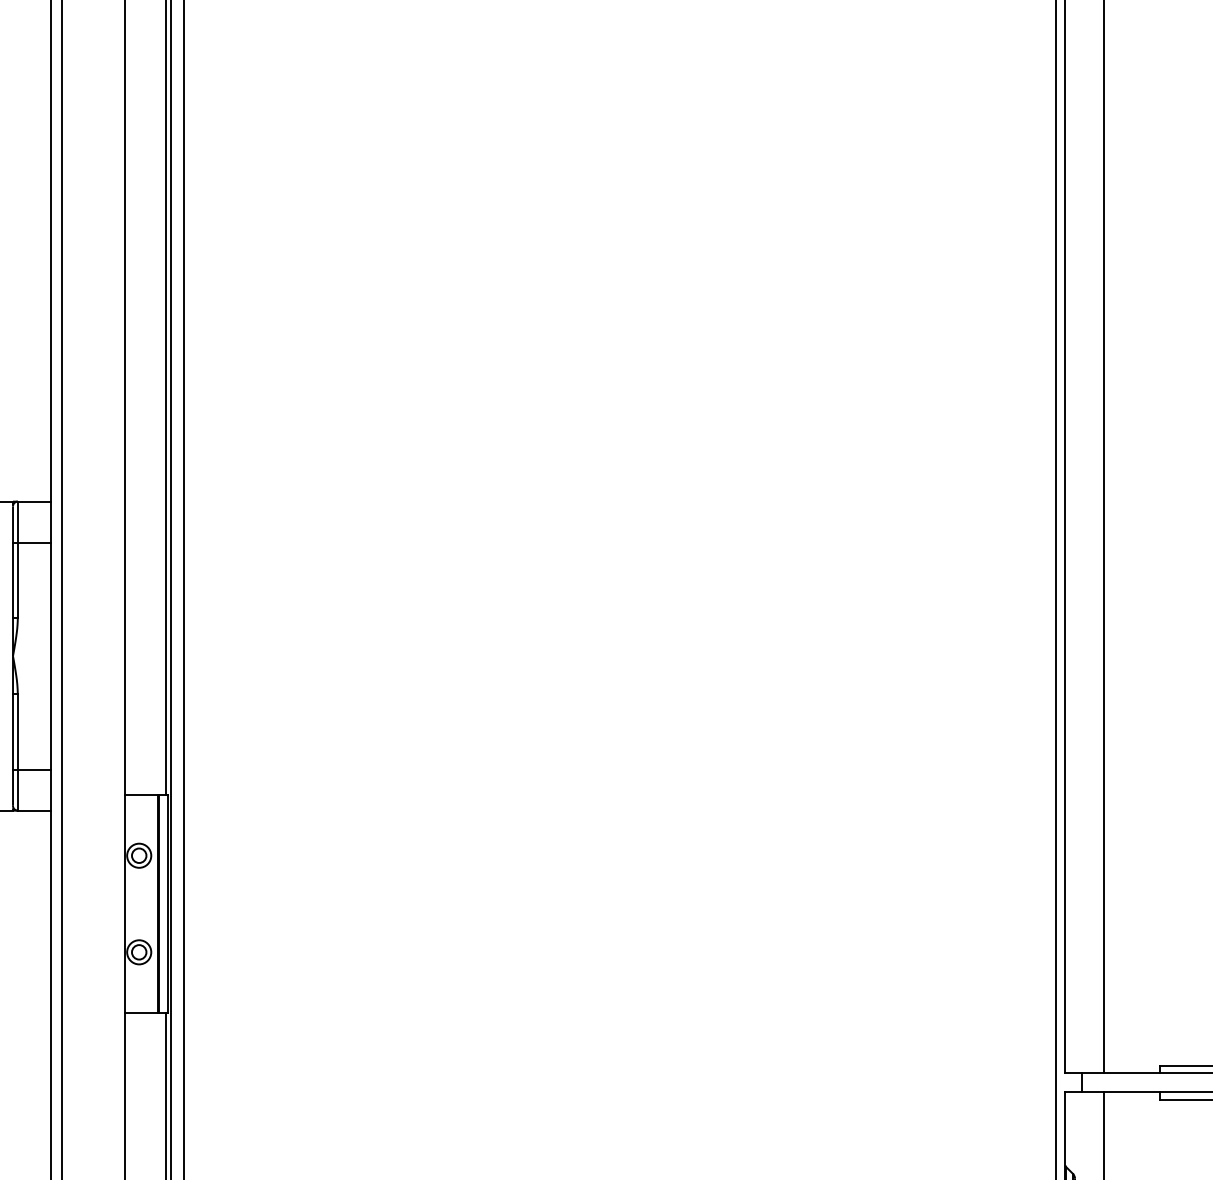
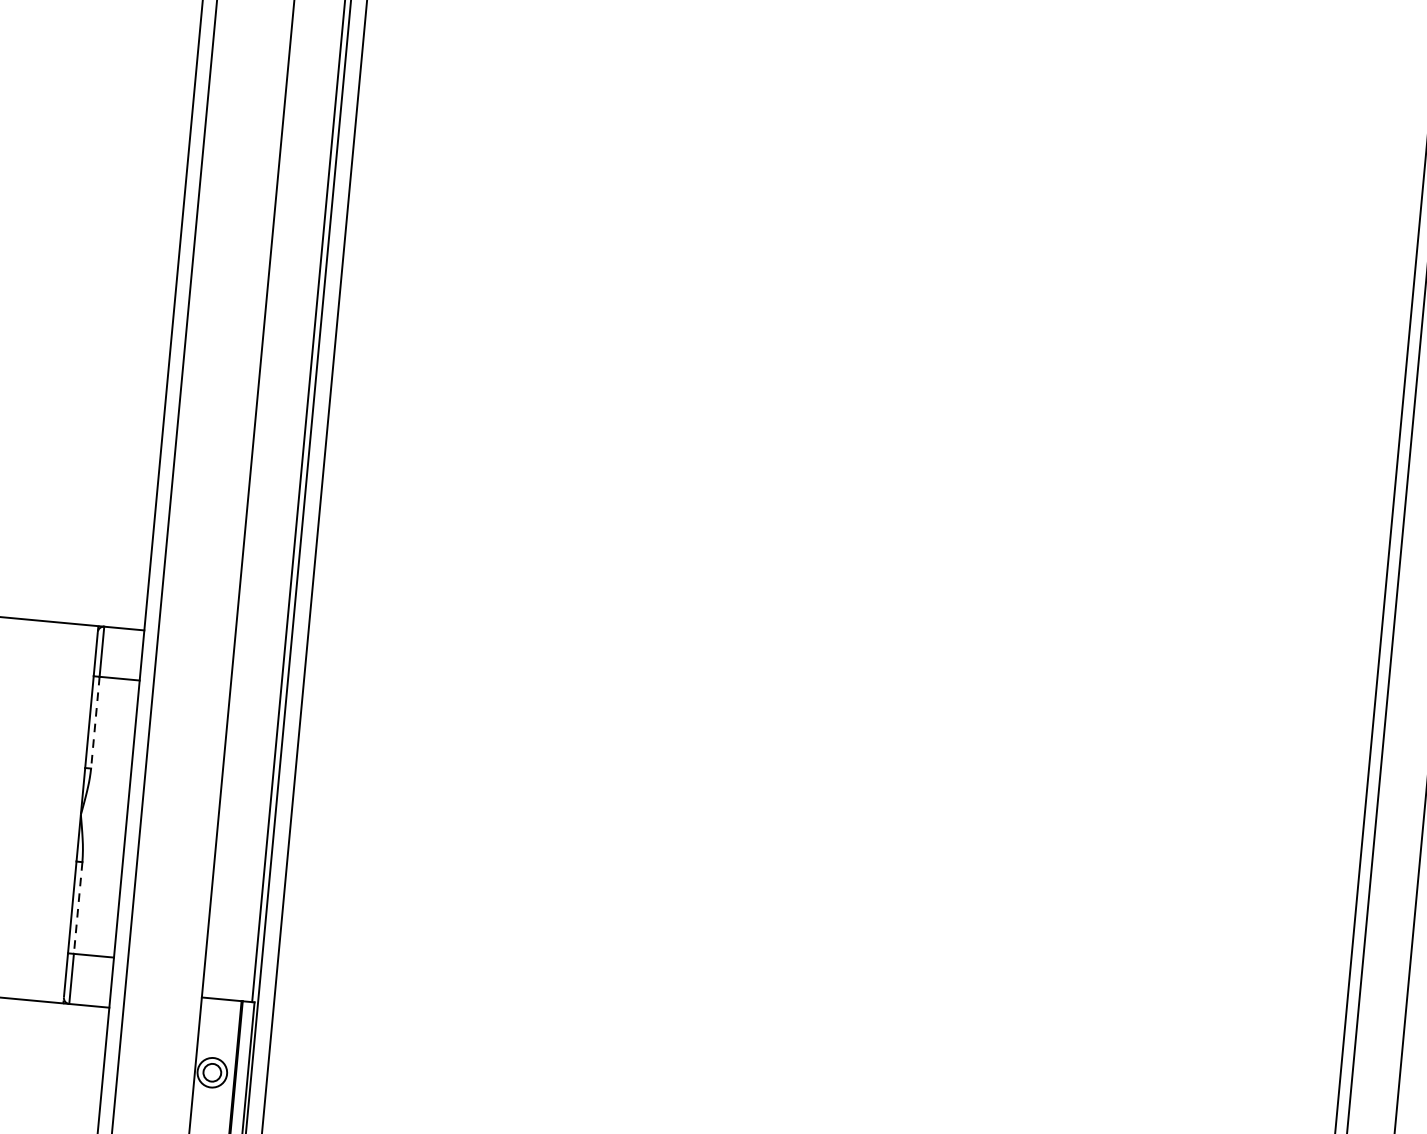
line: (17, 580) -> (94, 722), solid -> dashed
line: (17, 732) -> (77, 908), solid -> dashed

